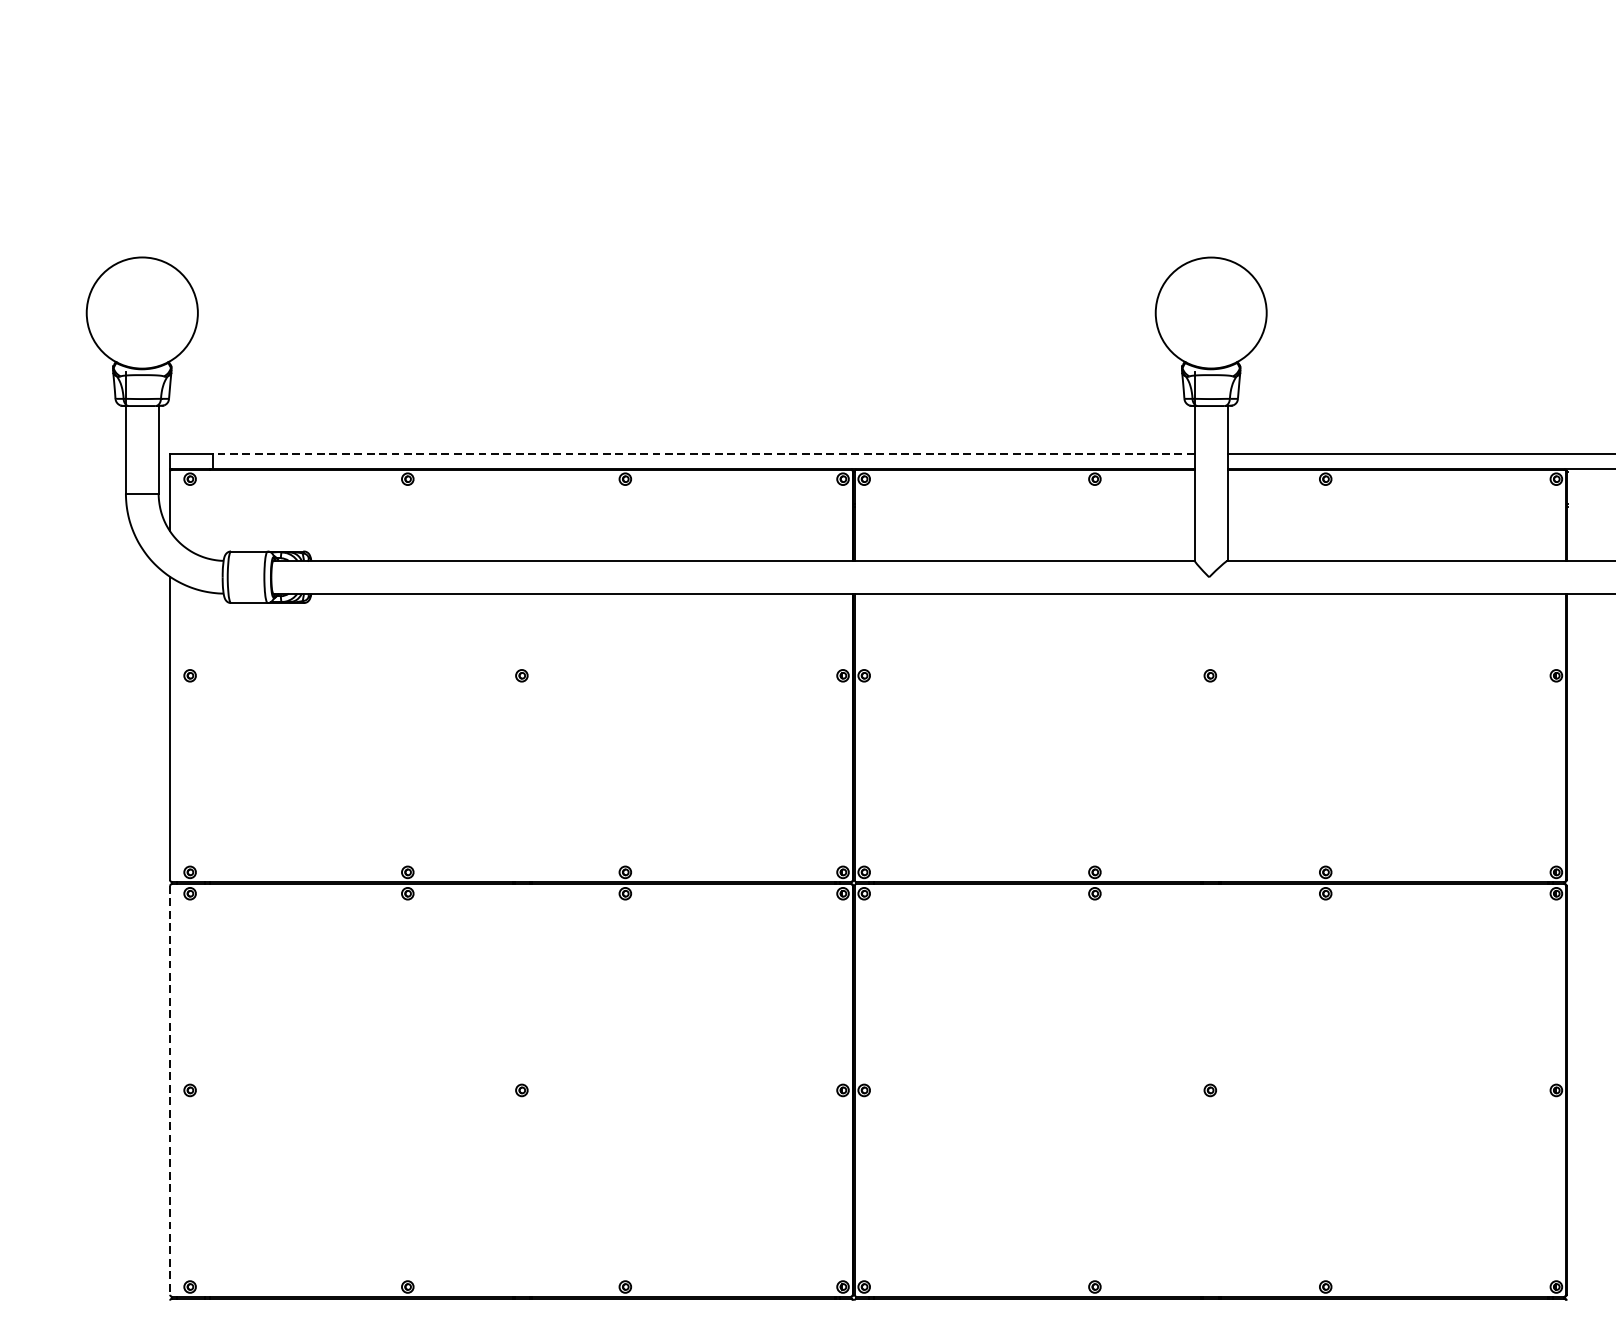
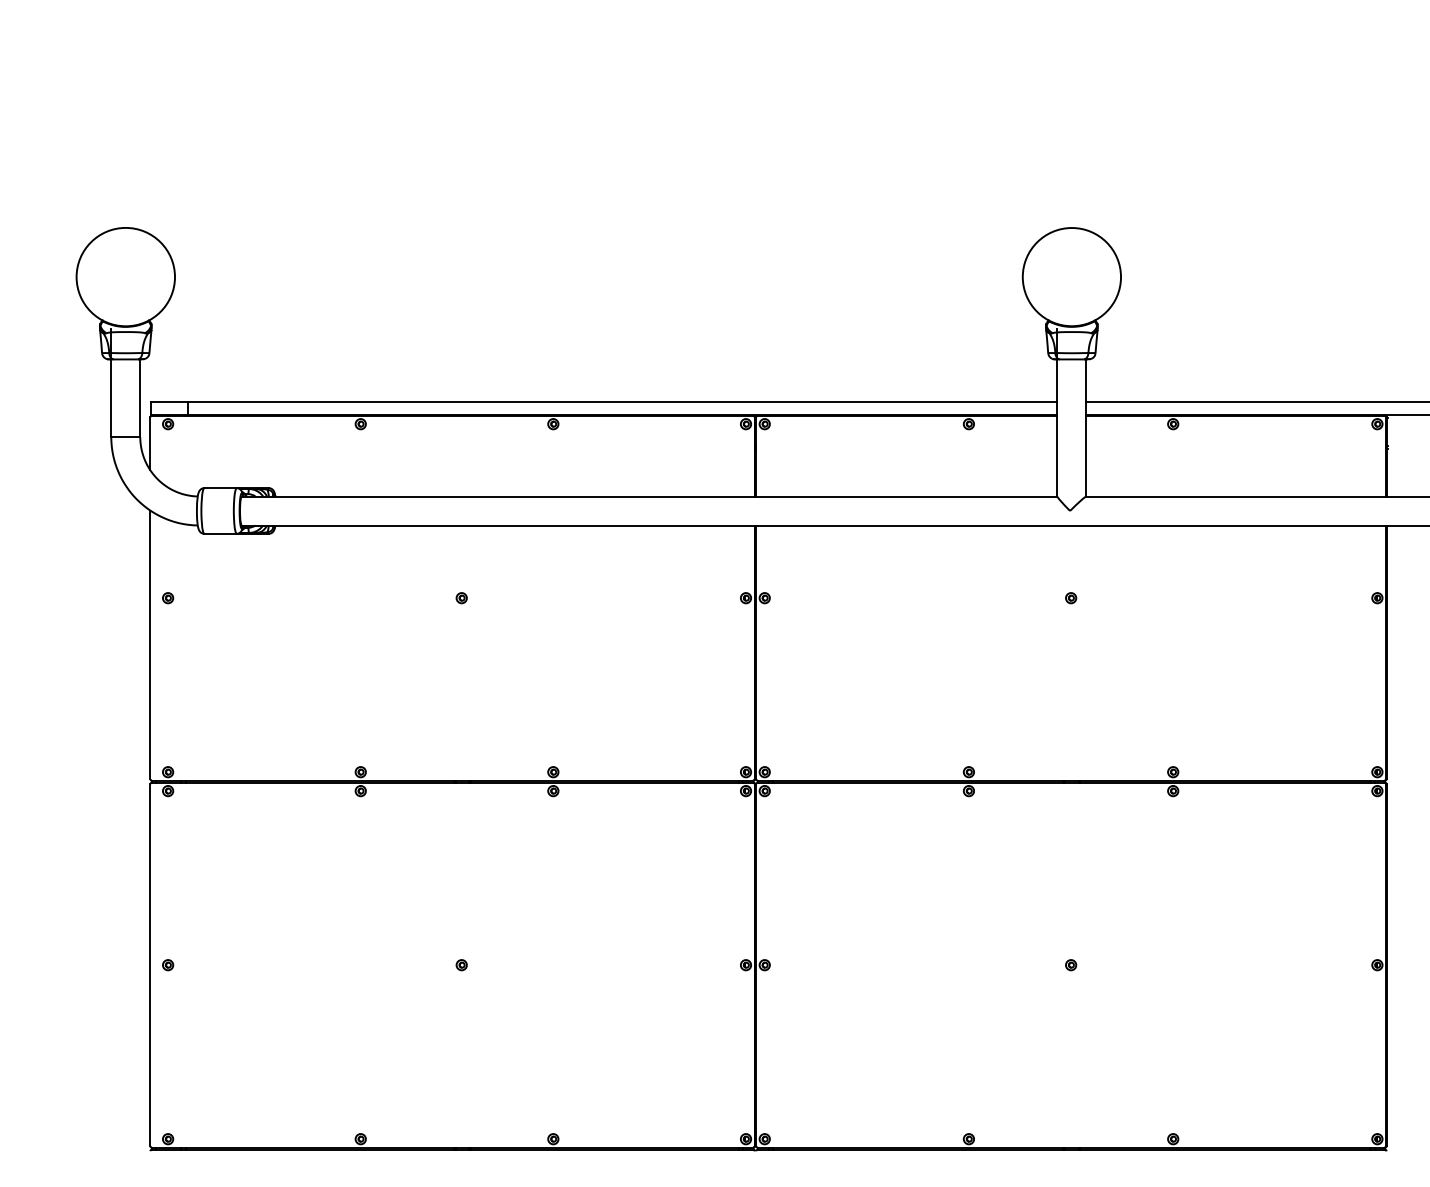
line: (703, 453) -> (622, 401), dashed -> solid
line: (170, 1090) -> (150, 965), dashed -> solid

